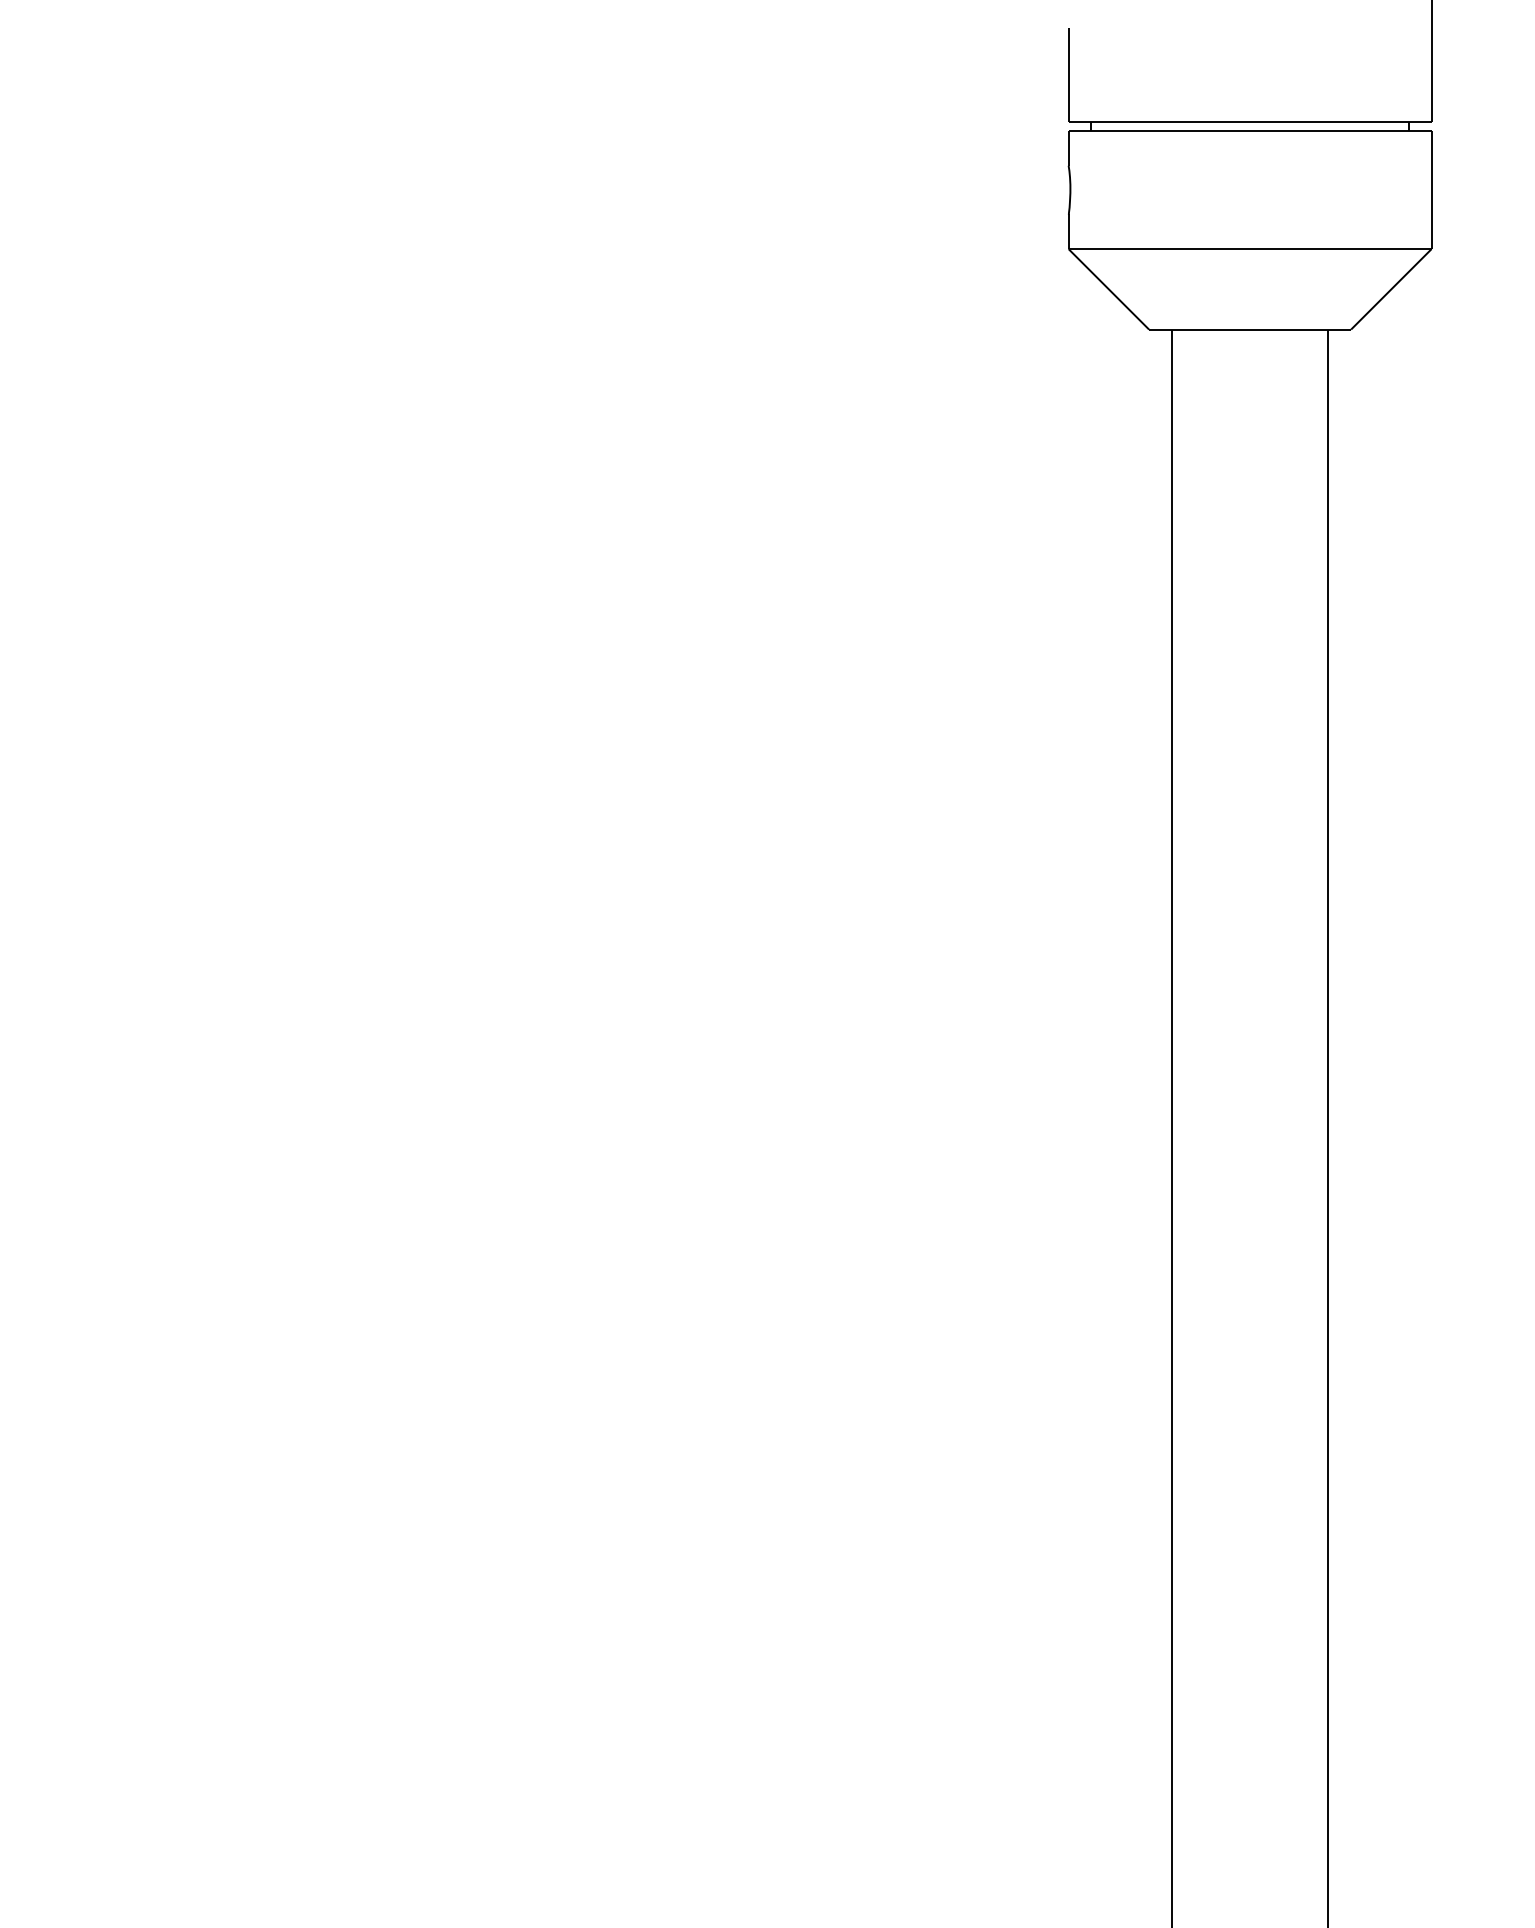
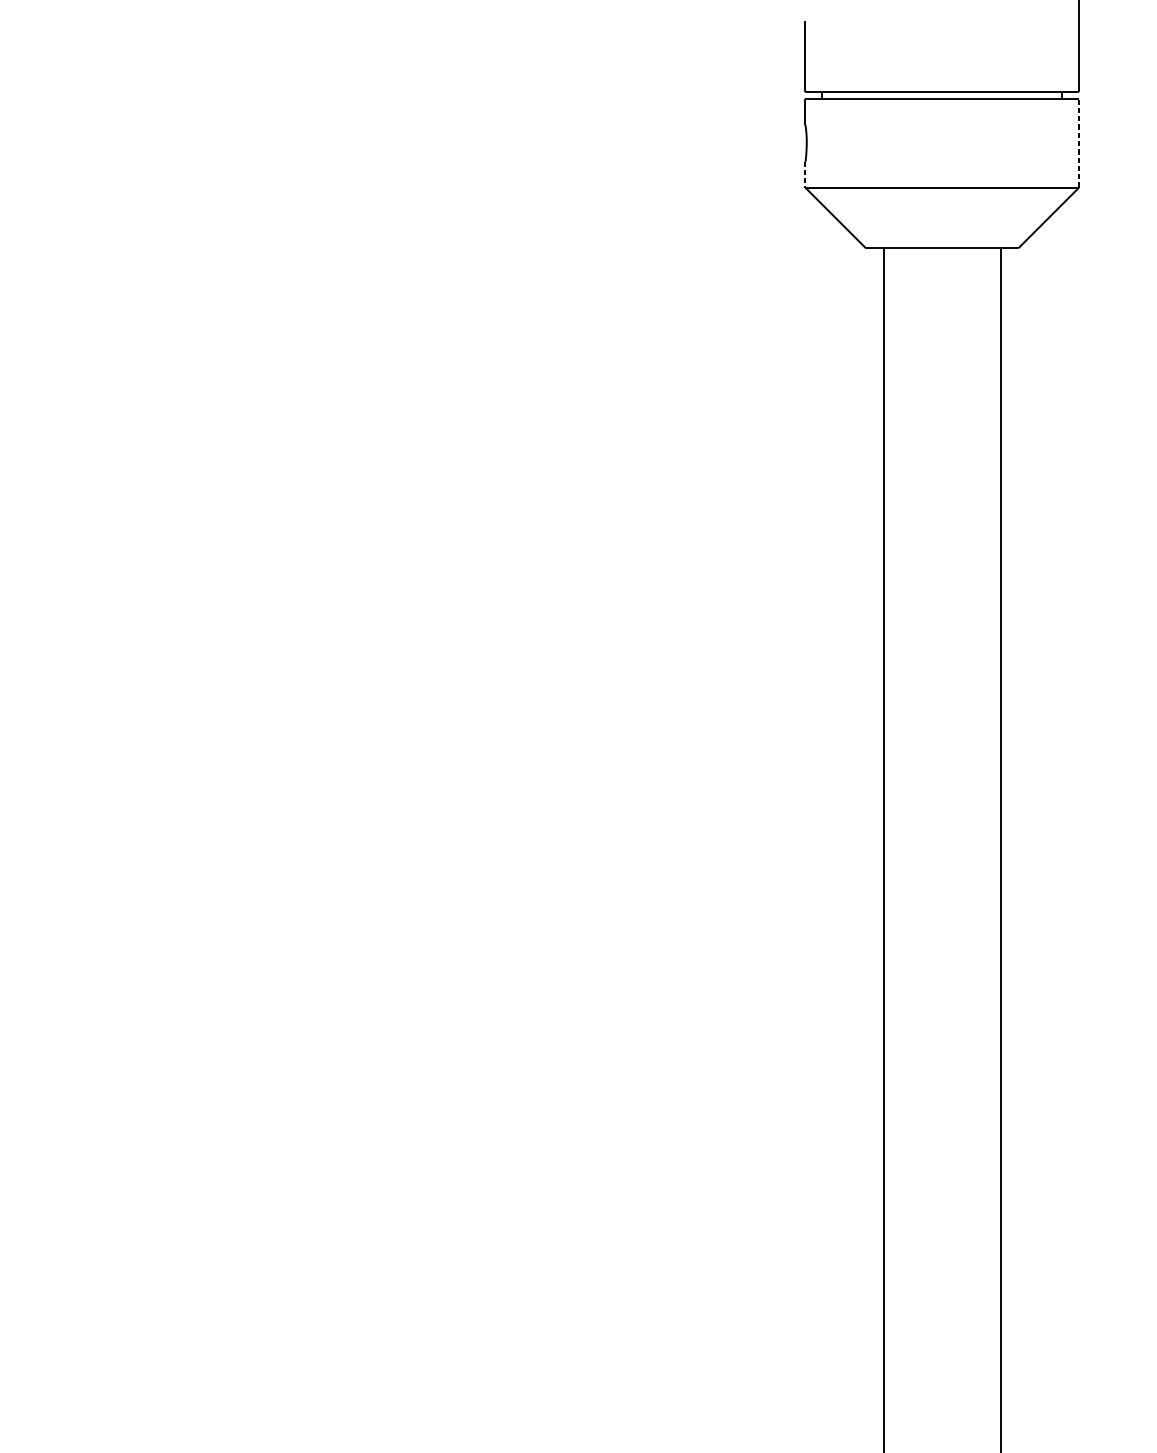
line: (1431, 190) -> (1078, 143), solid -> dashed
line: (1068, 232) -> (805, 175), solid -> dashed

